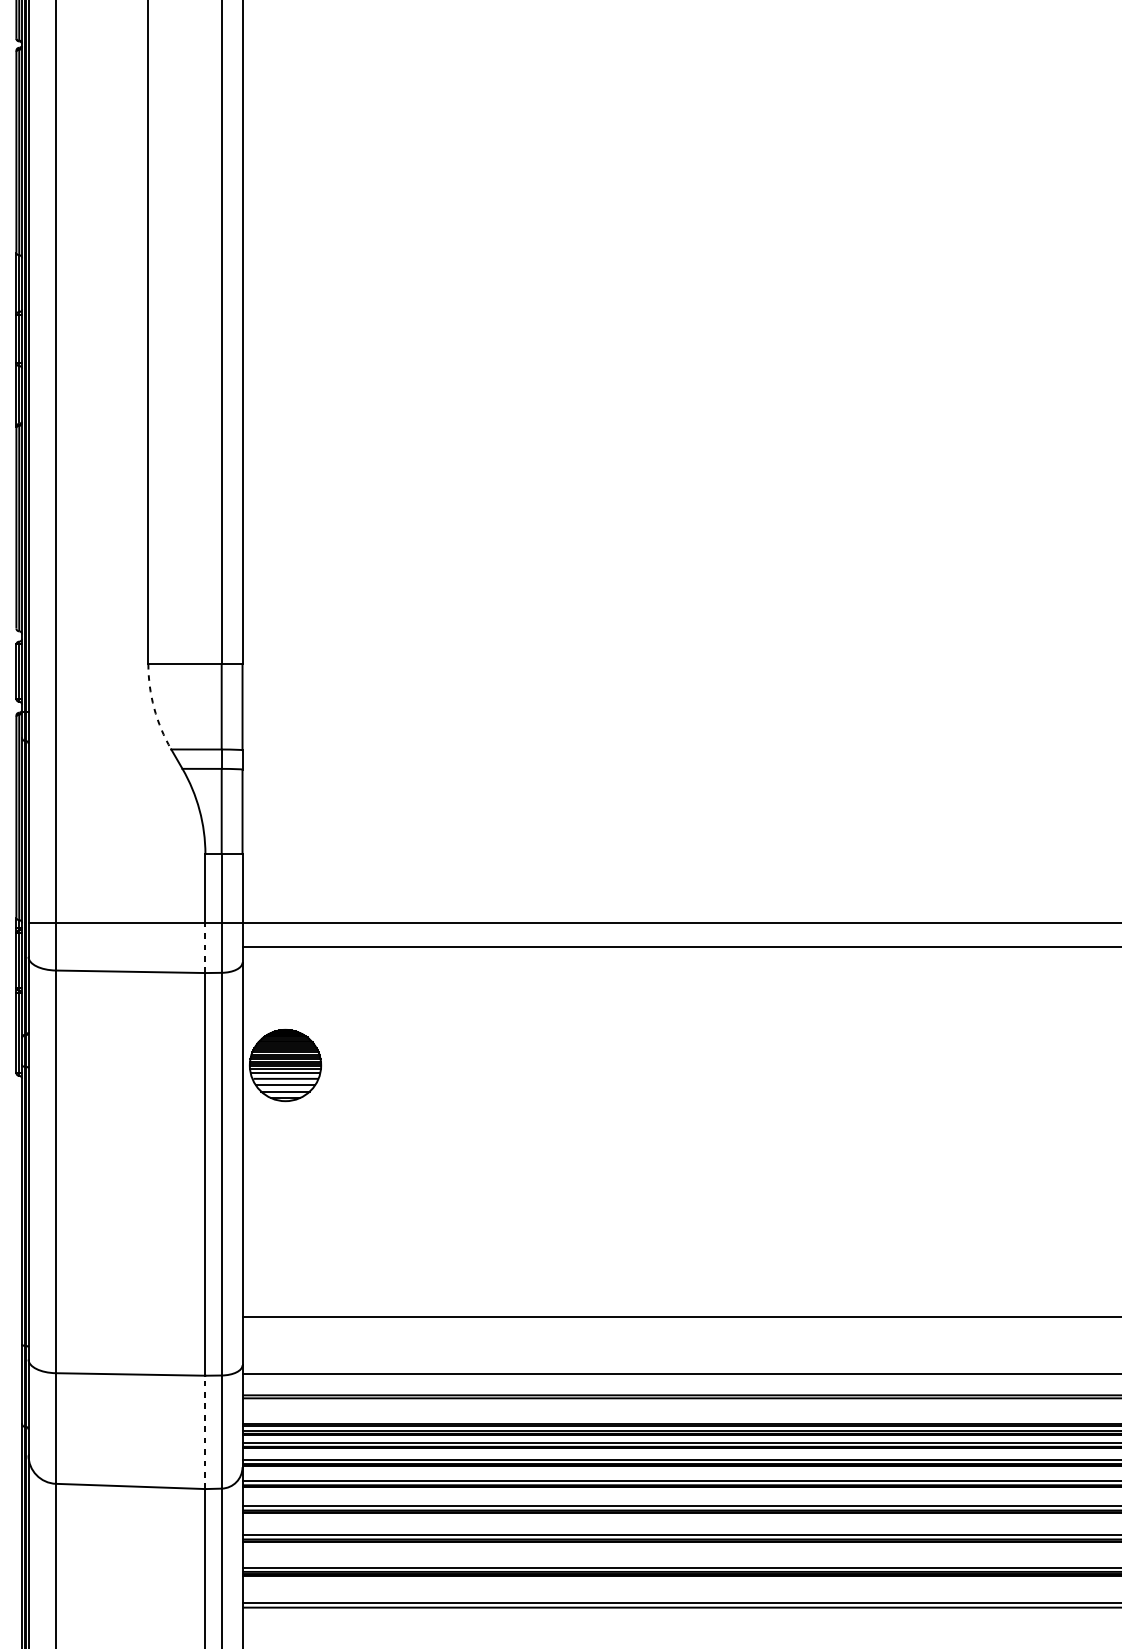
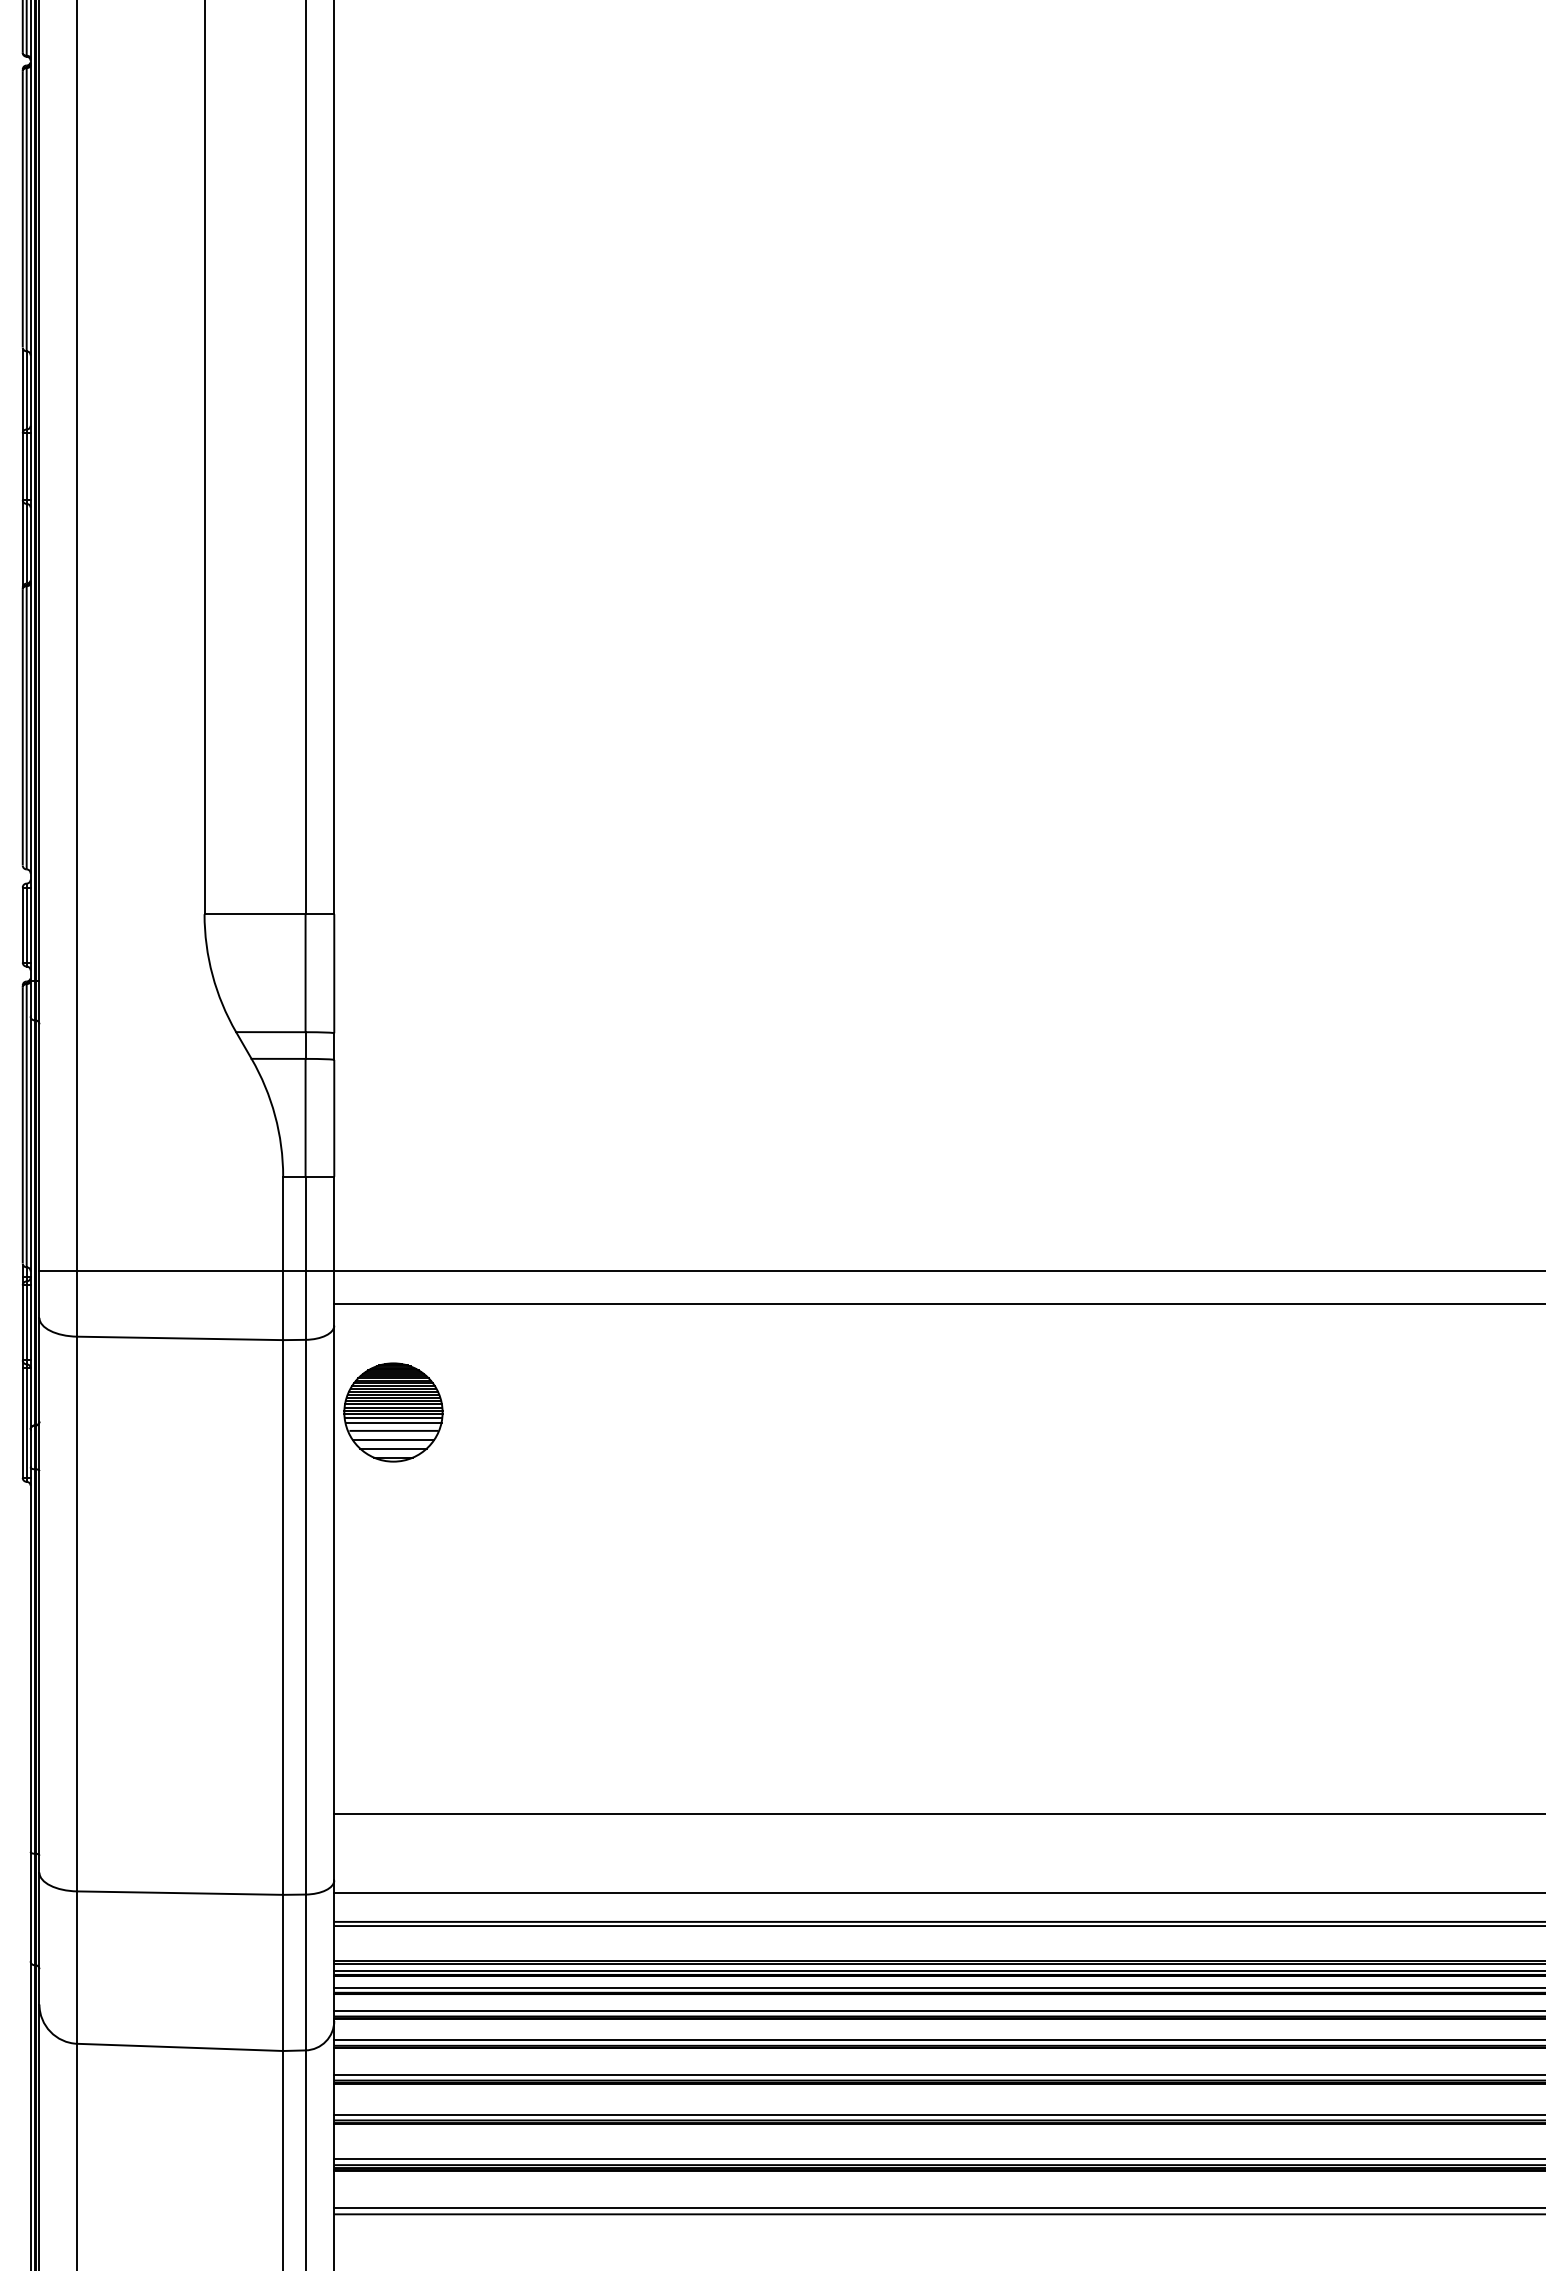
arc: (154, 708) -> (212, 975), dashed -> solid
line: (205, 947) -> (283, 1305), dashed -> solid
part: (285, 1065) -> (393, 1412), moved
line: (205, 1432) -> (283, 1972), dashed -> solid

